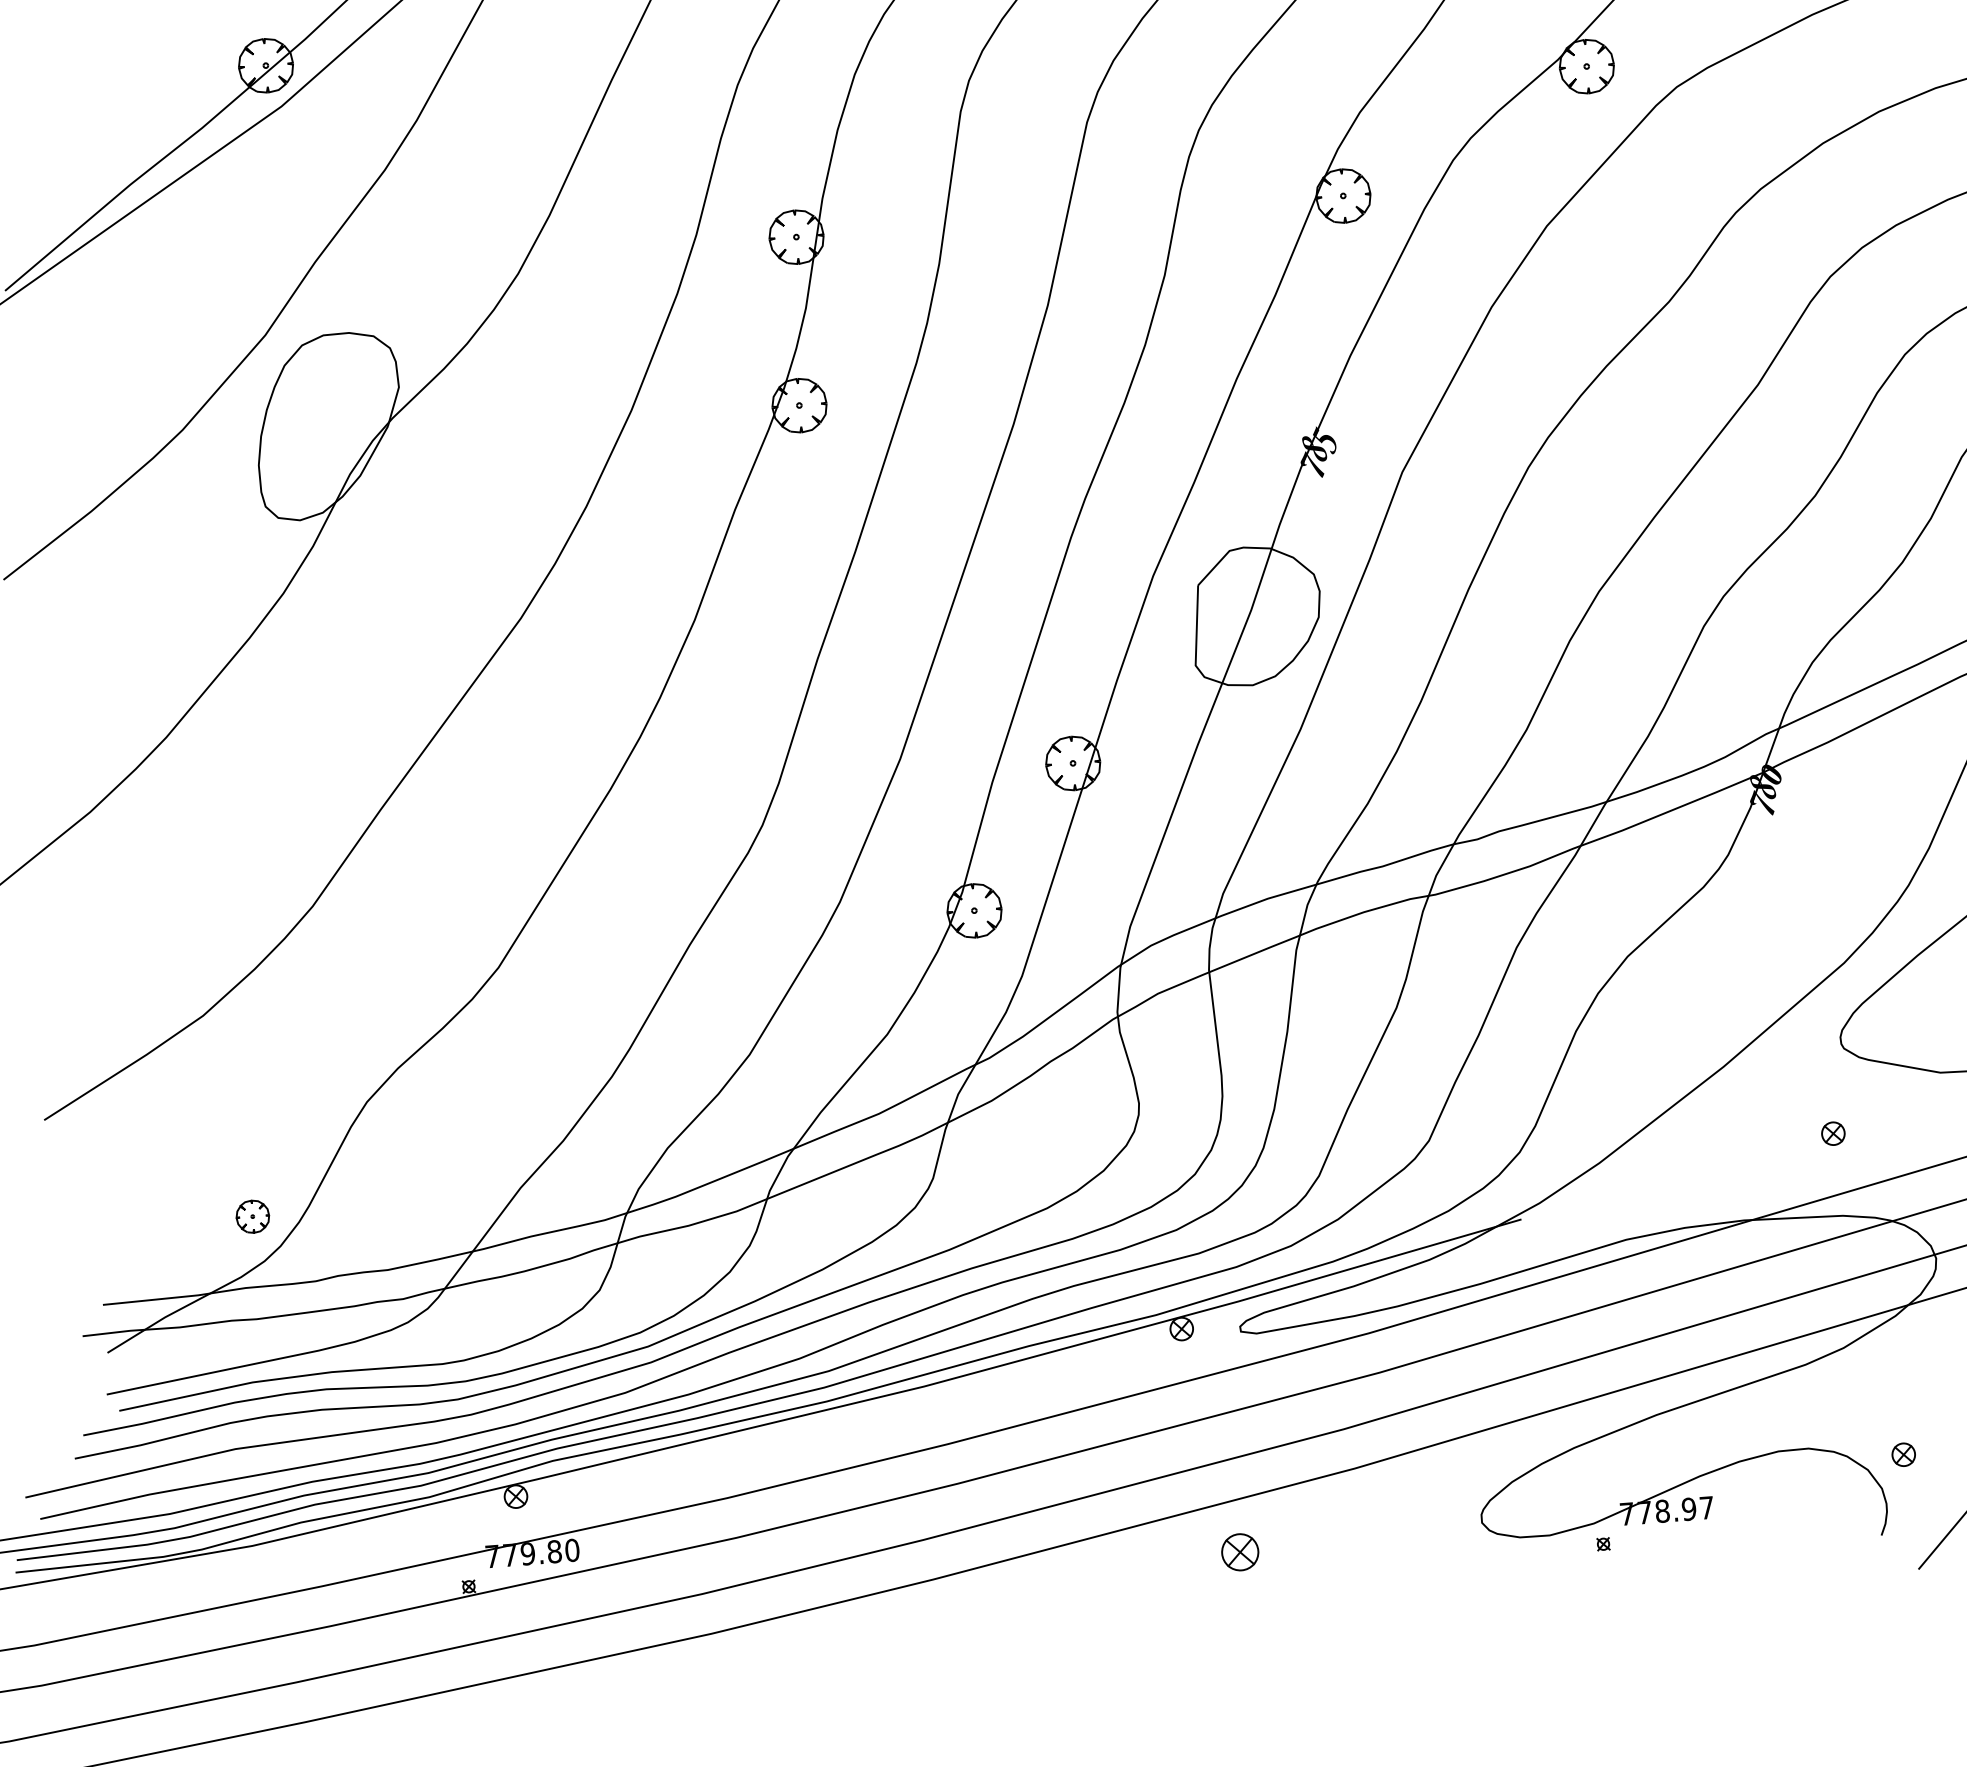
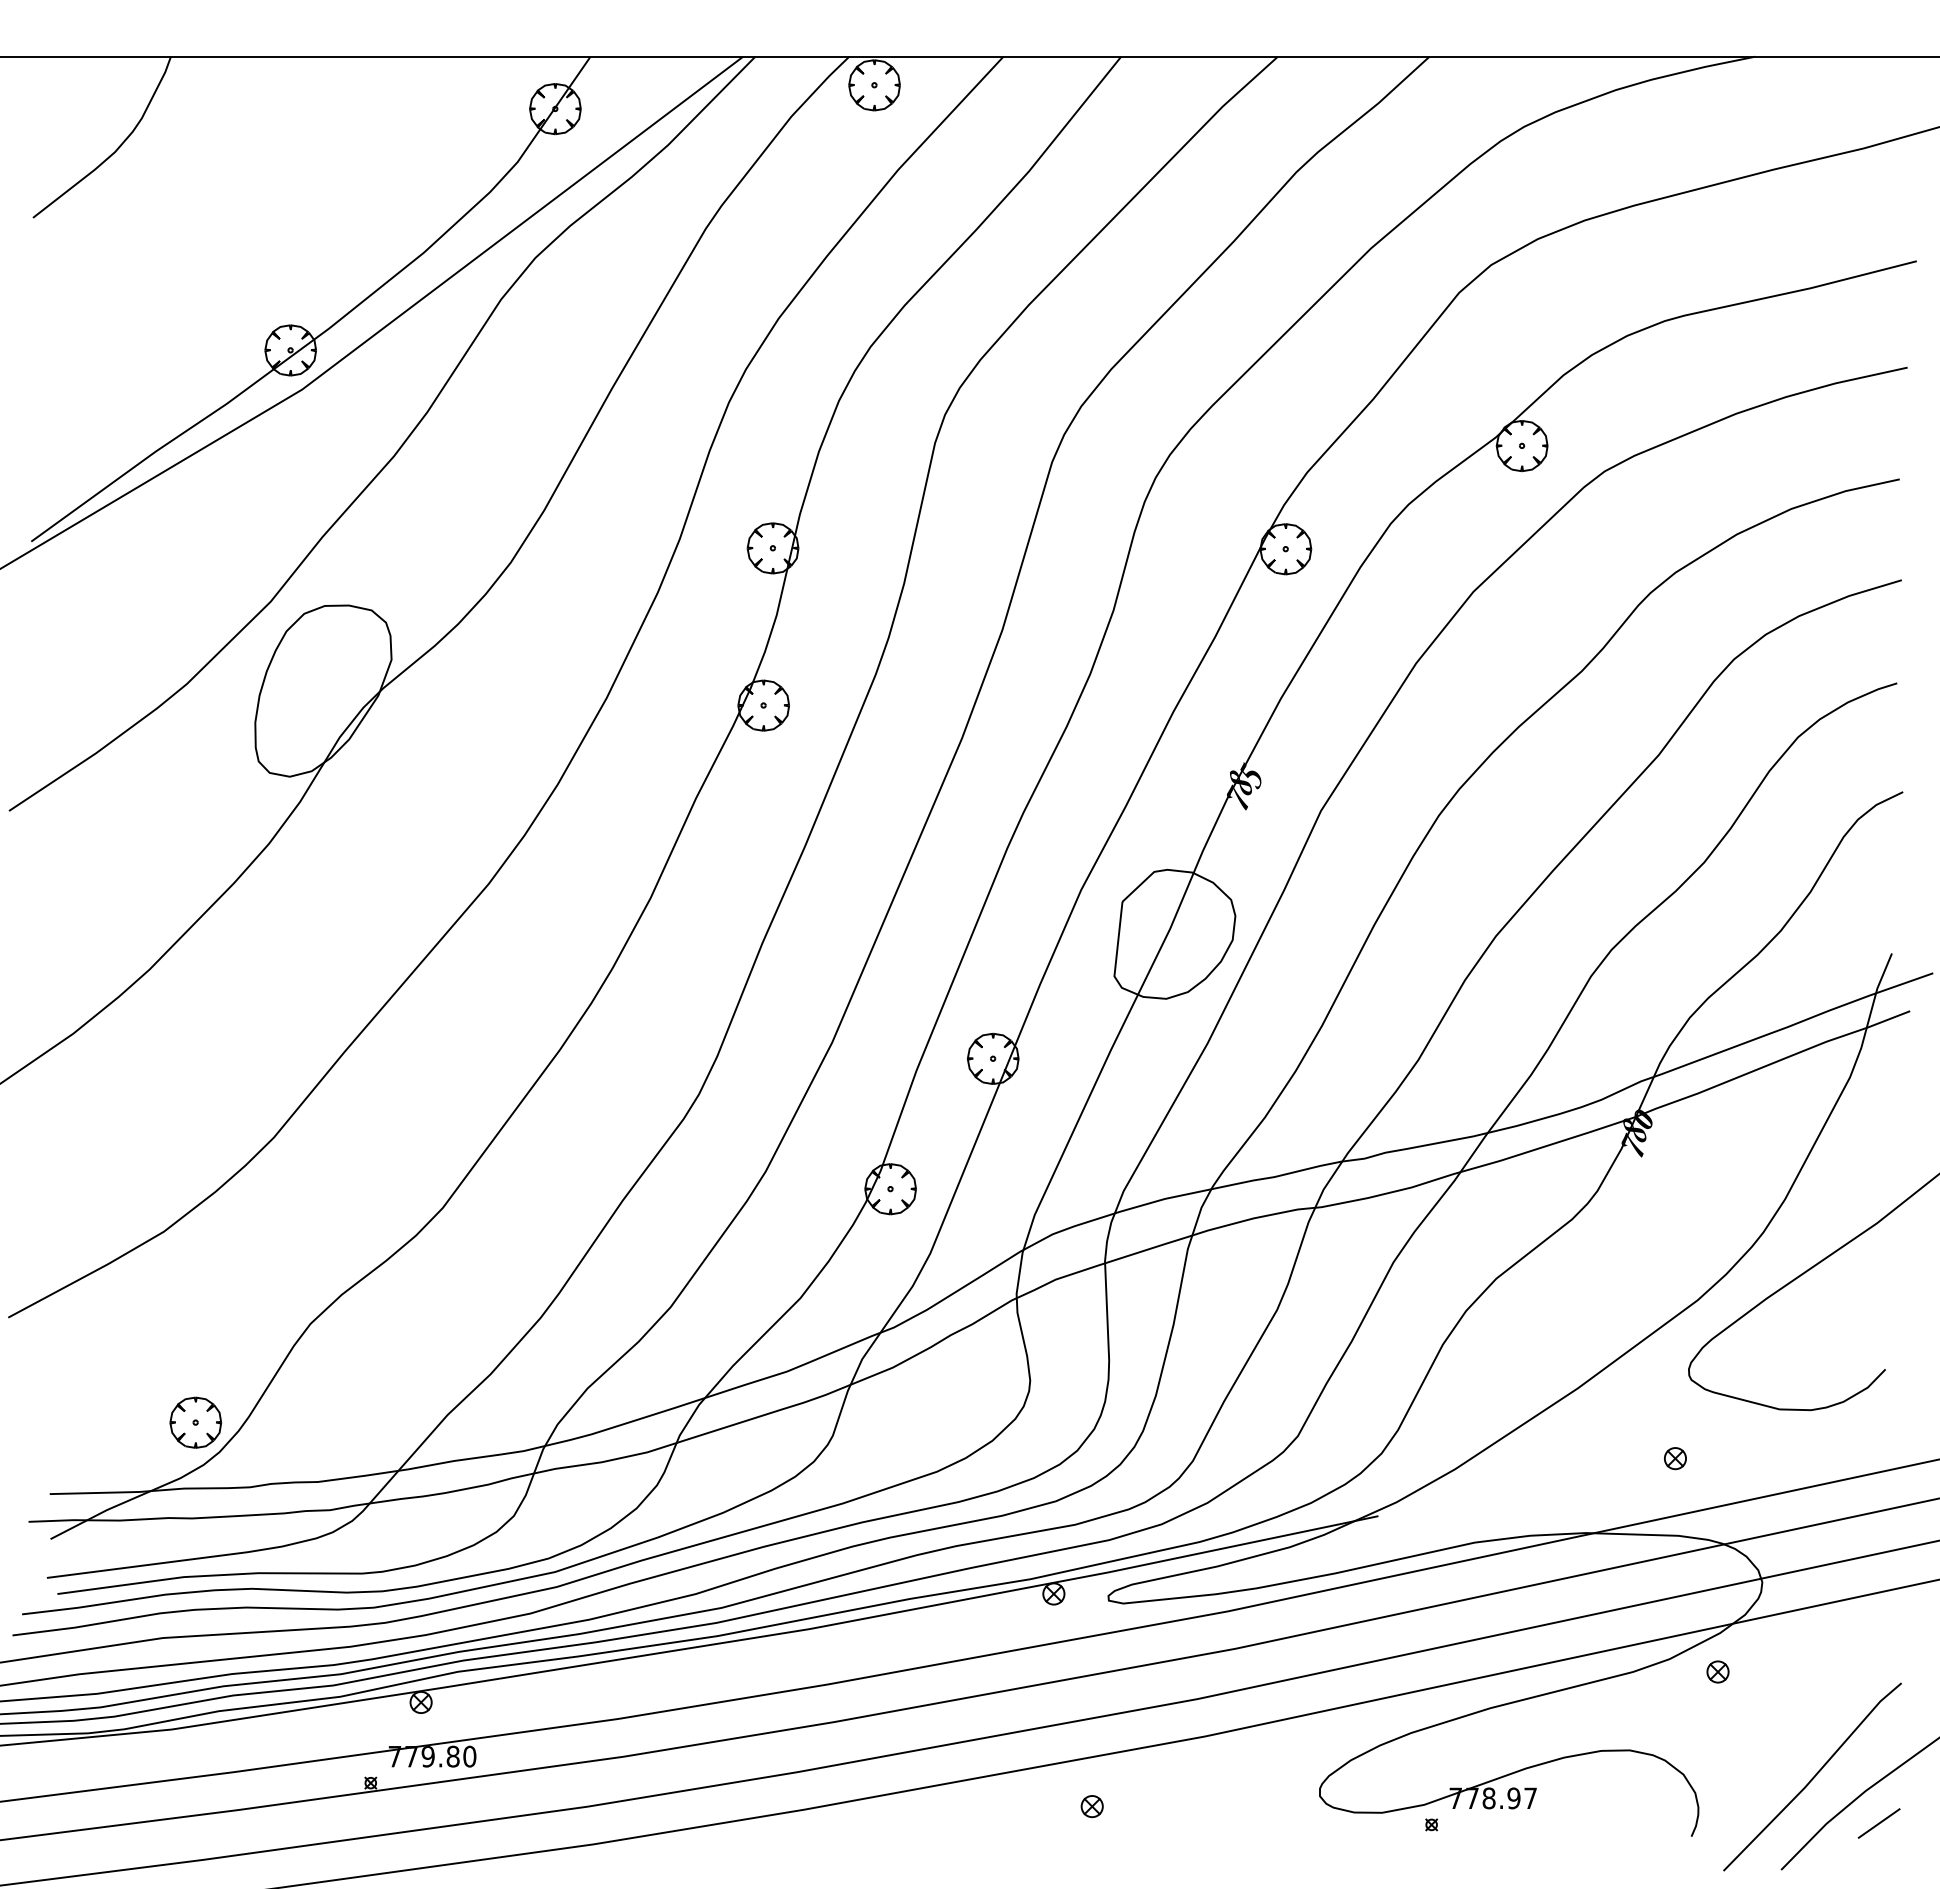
part: (252, 1216) -> (195, 1422), size x1.67
part: (1903, 1454) -> (1717, 1671), moved
part: (1239, 1552) -> (1091, 1806), size x0.62

